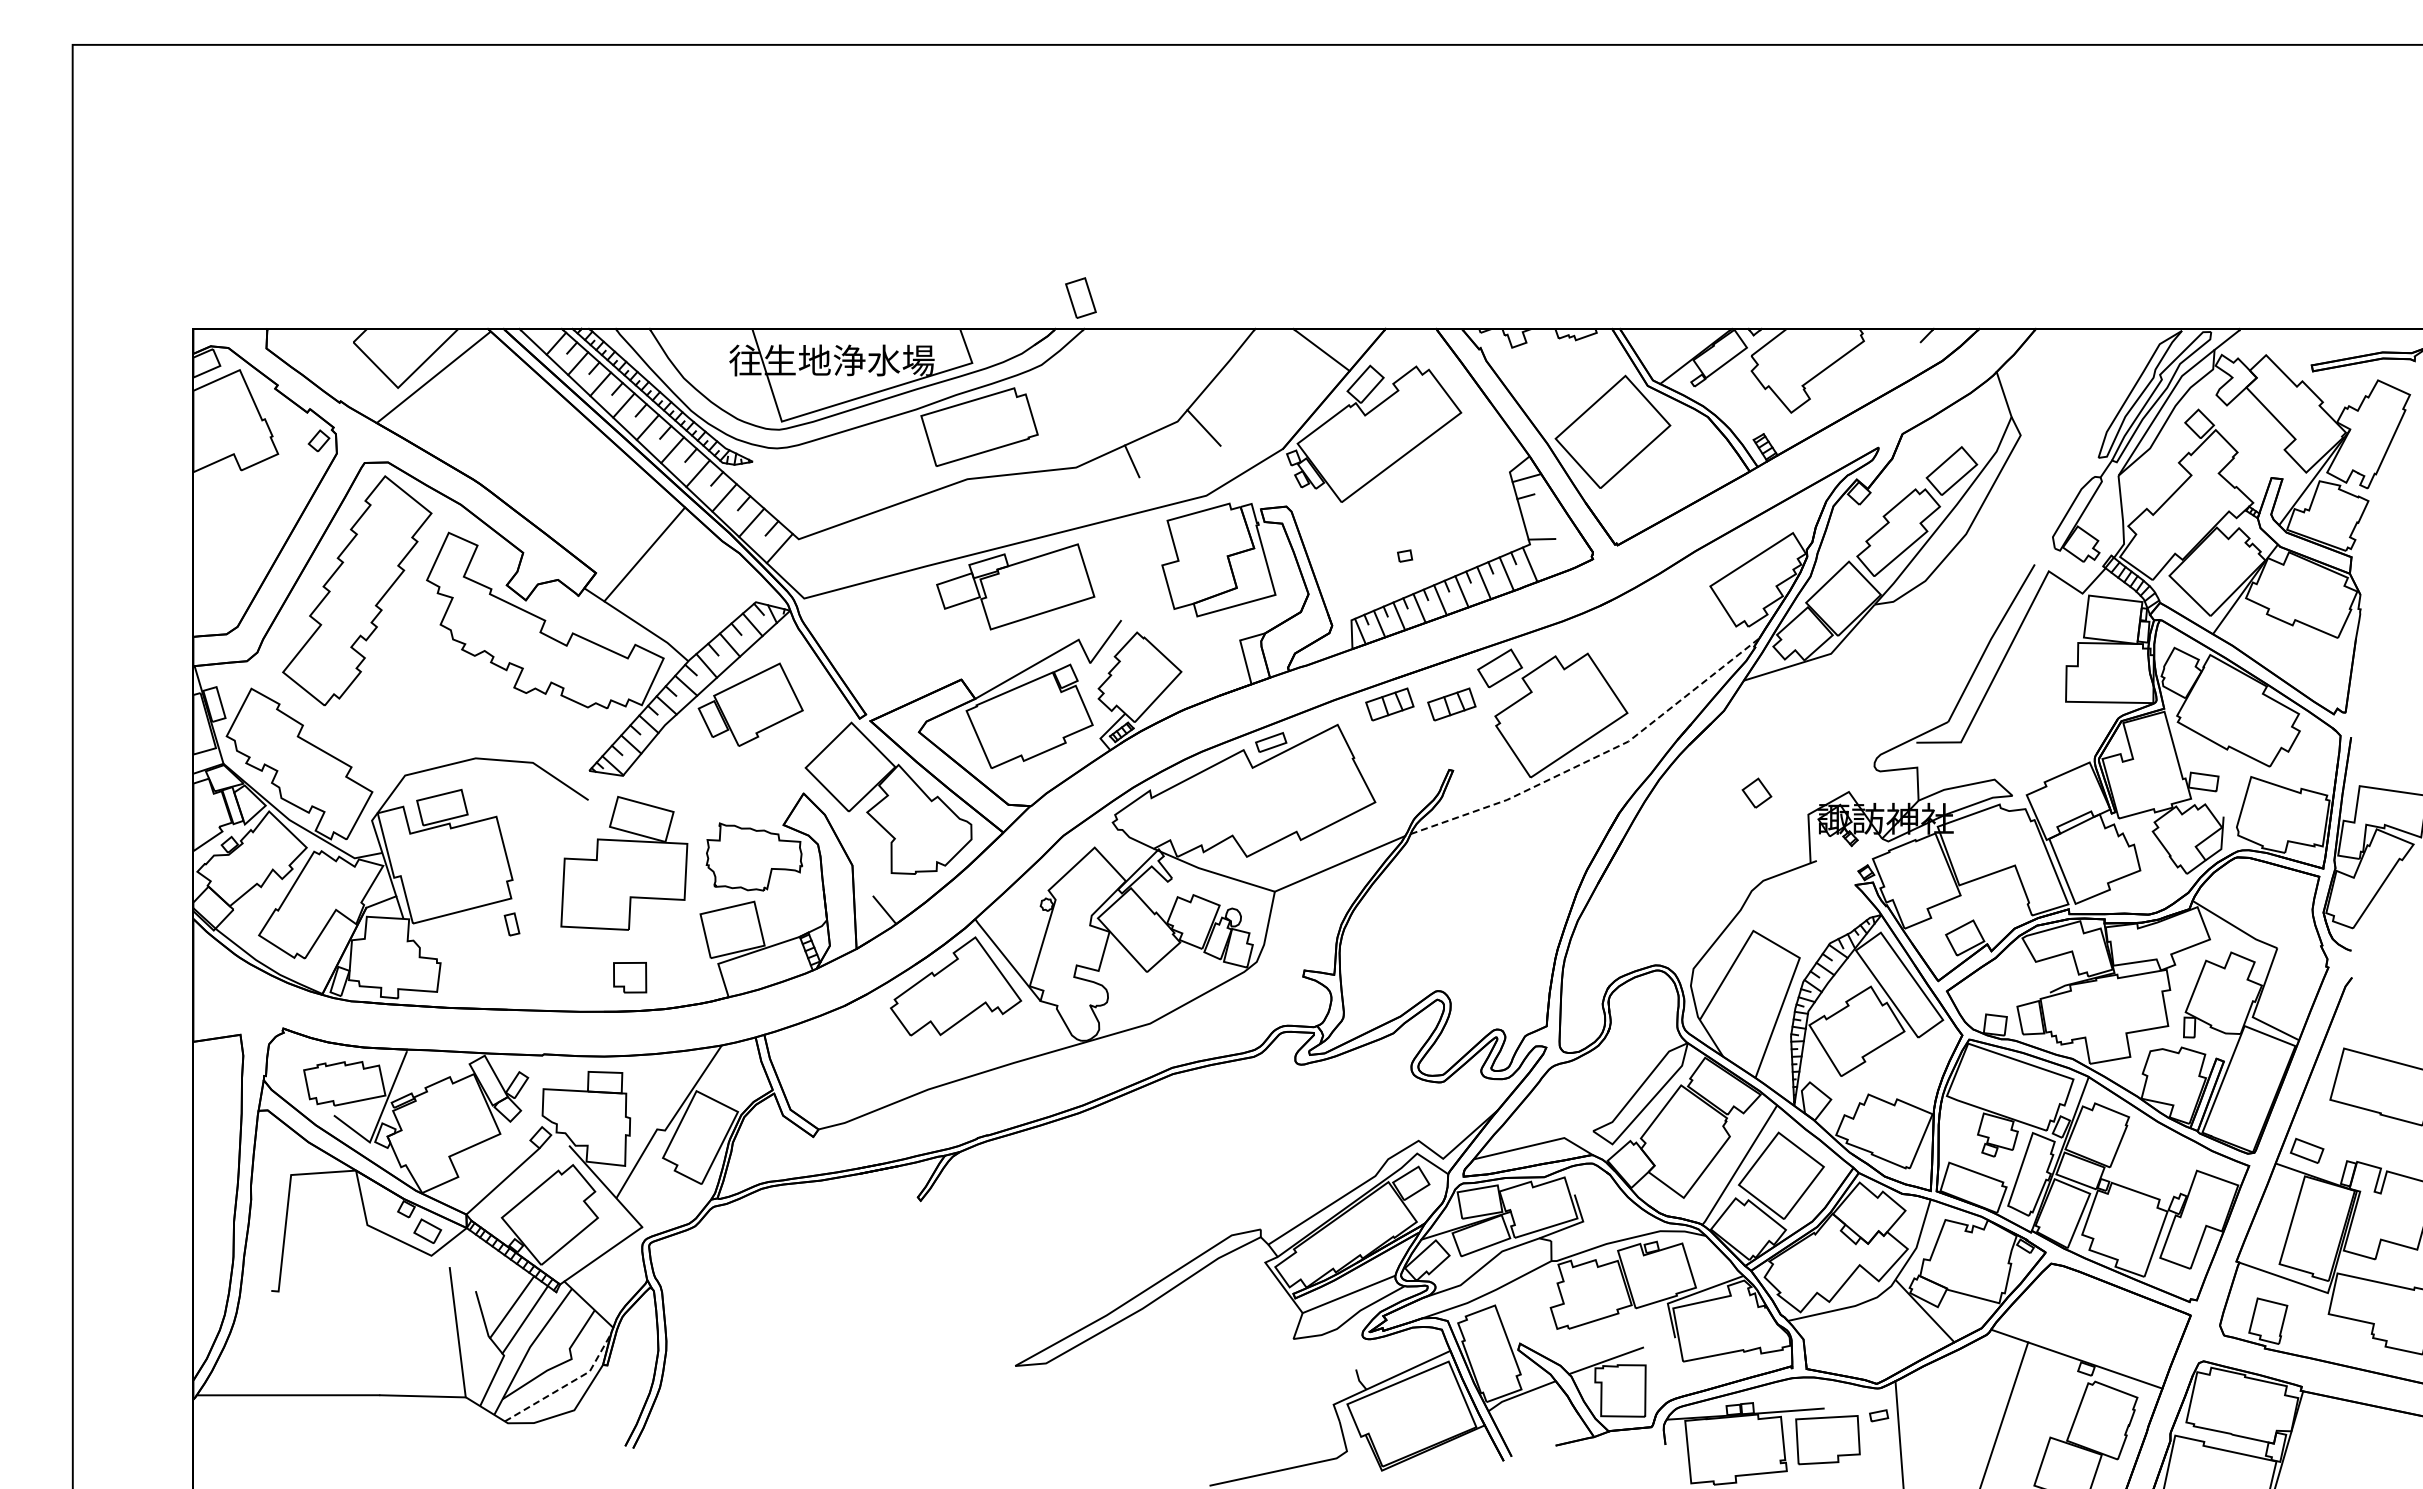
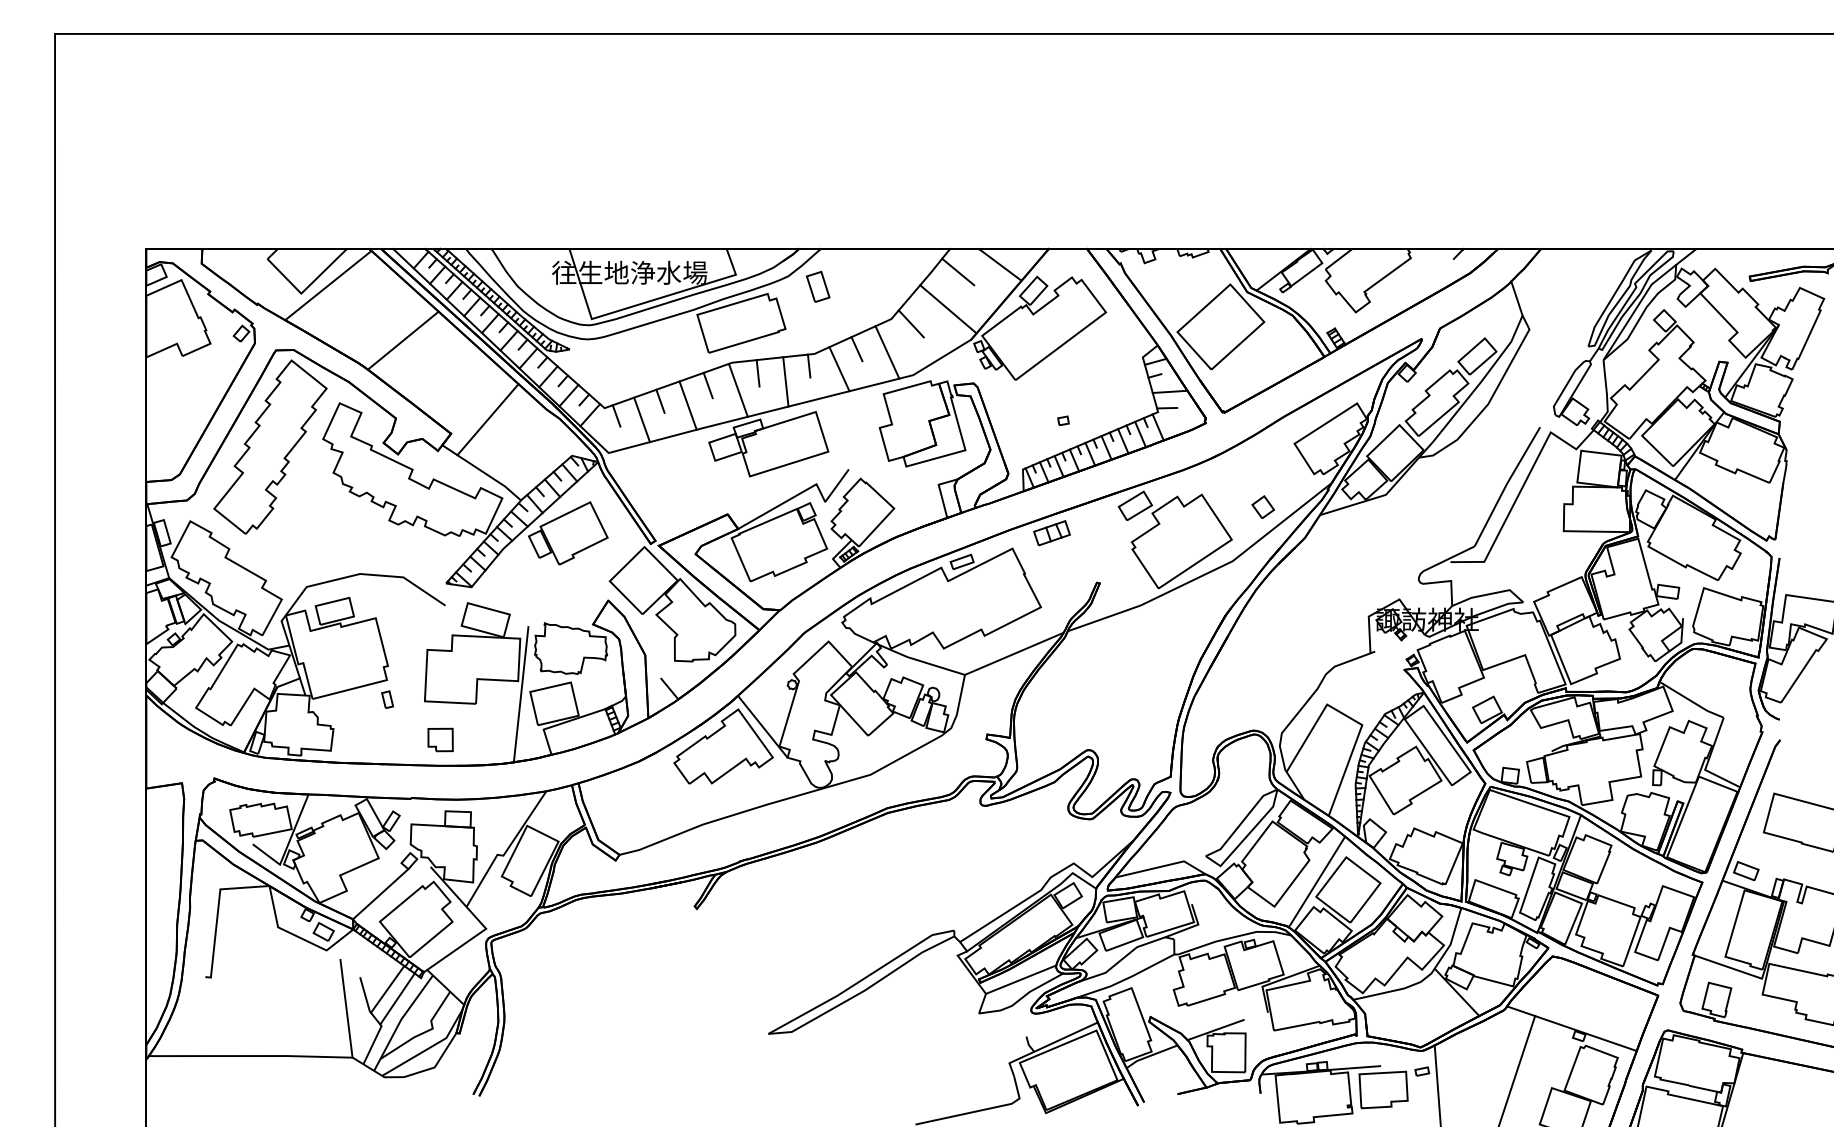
part: (1080, 297) -> (817, 286), moved
line: (1265, 358) -> (957, 271), added
line: (1252, 408) -> (948, 309), added
line: (532, 449) -> (403, 340), added
line: (1172, 465) -> (887, 352), added
line: (1068, 483) -> (808, 365), added
line: (1108, 487) -> (839, 368), added
line: (1001, 492) -> (758, 372), added
line: (1037, 504) -> (785, 381), added
line: (935, 509) -> (708, 385), added
line: (975, 515) -> (738, 390), added
line: (1545, 517) -> (1169, 391), added
line: (872, 529) -> (660, 400), added
line: (908, 535) -> (687, 405), added
line: (814, 549) -> (616, 415), added
line: (847, 554) -> (641, 419), added
part: (1451, 704) -> (1098, 533), removed
line: (1597, 756) -> (1209, 572), dashed -> solid
part: (1756, 792) -> (1262, 506), moved
line: (688, 917) -> (521, 694), added
part: (630, 977) -> (440, 739), moved
line: (566, 1385) -> (428, 1048), dashed -> solid

